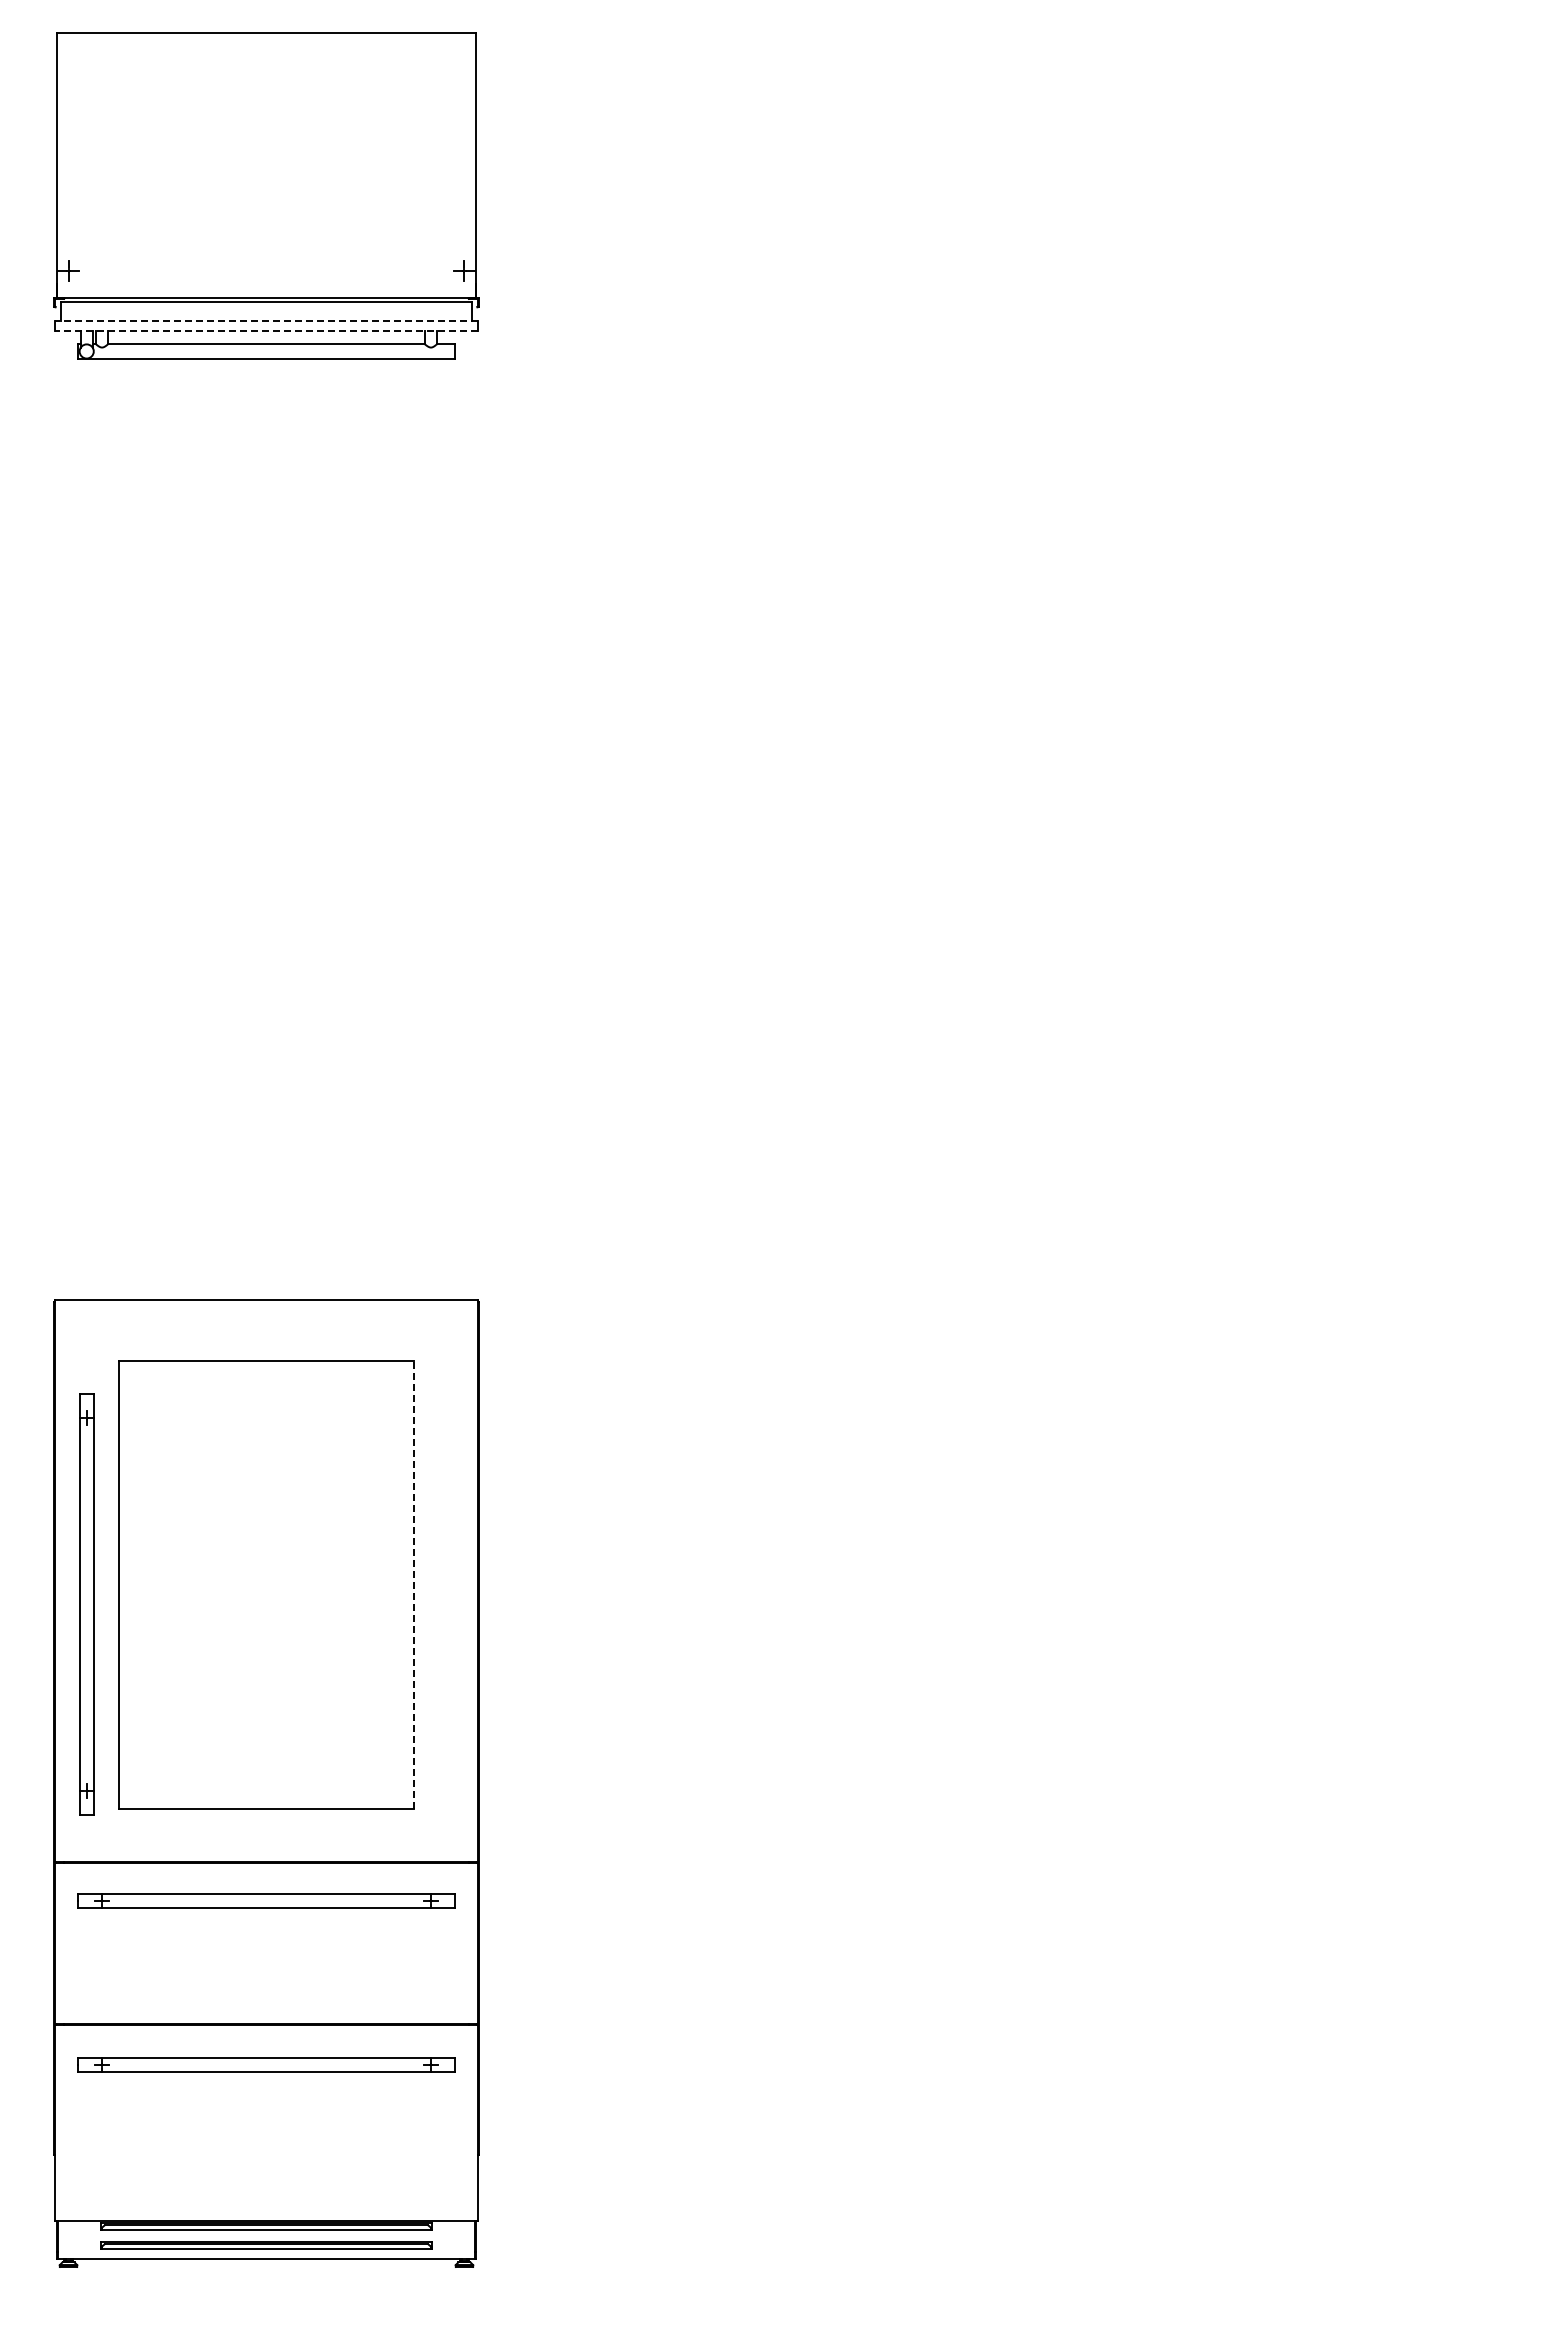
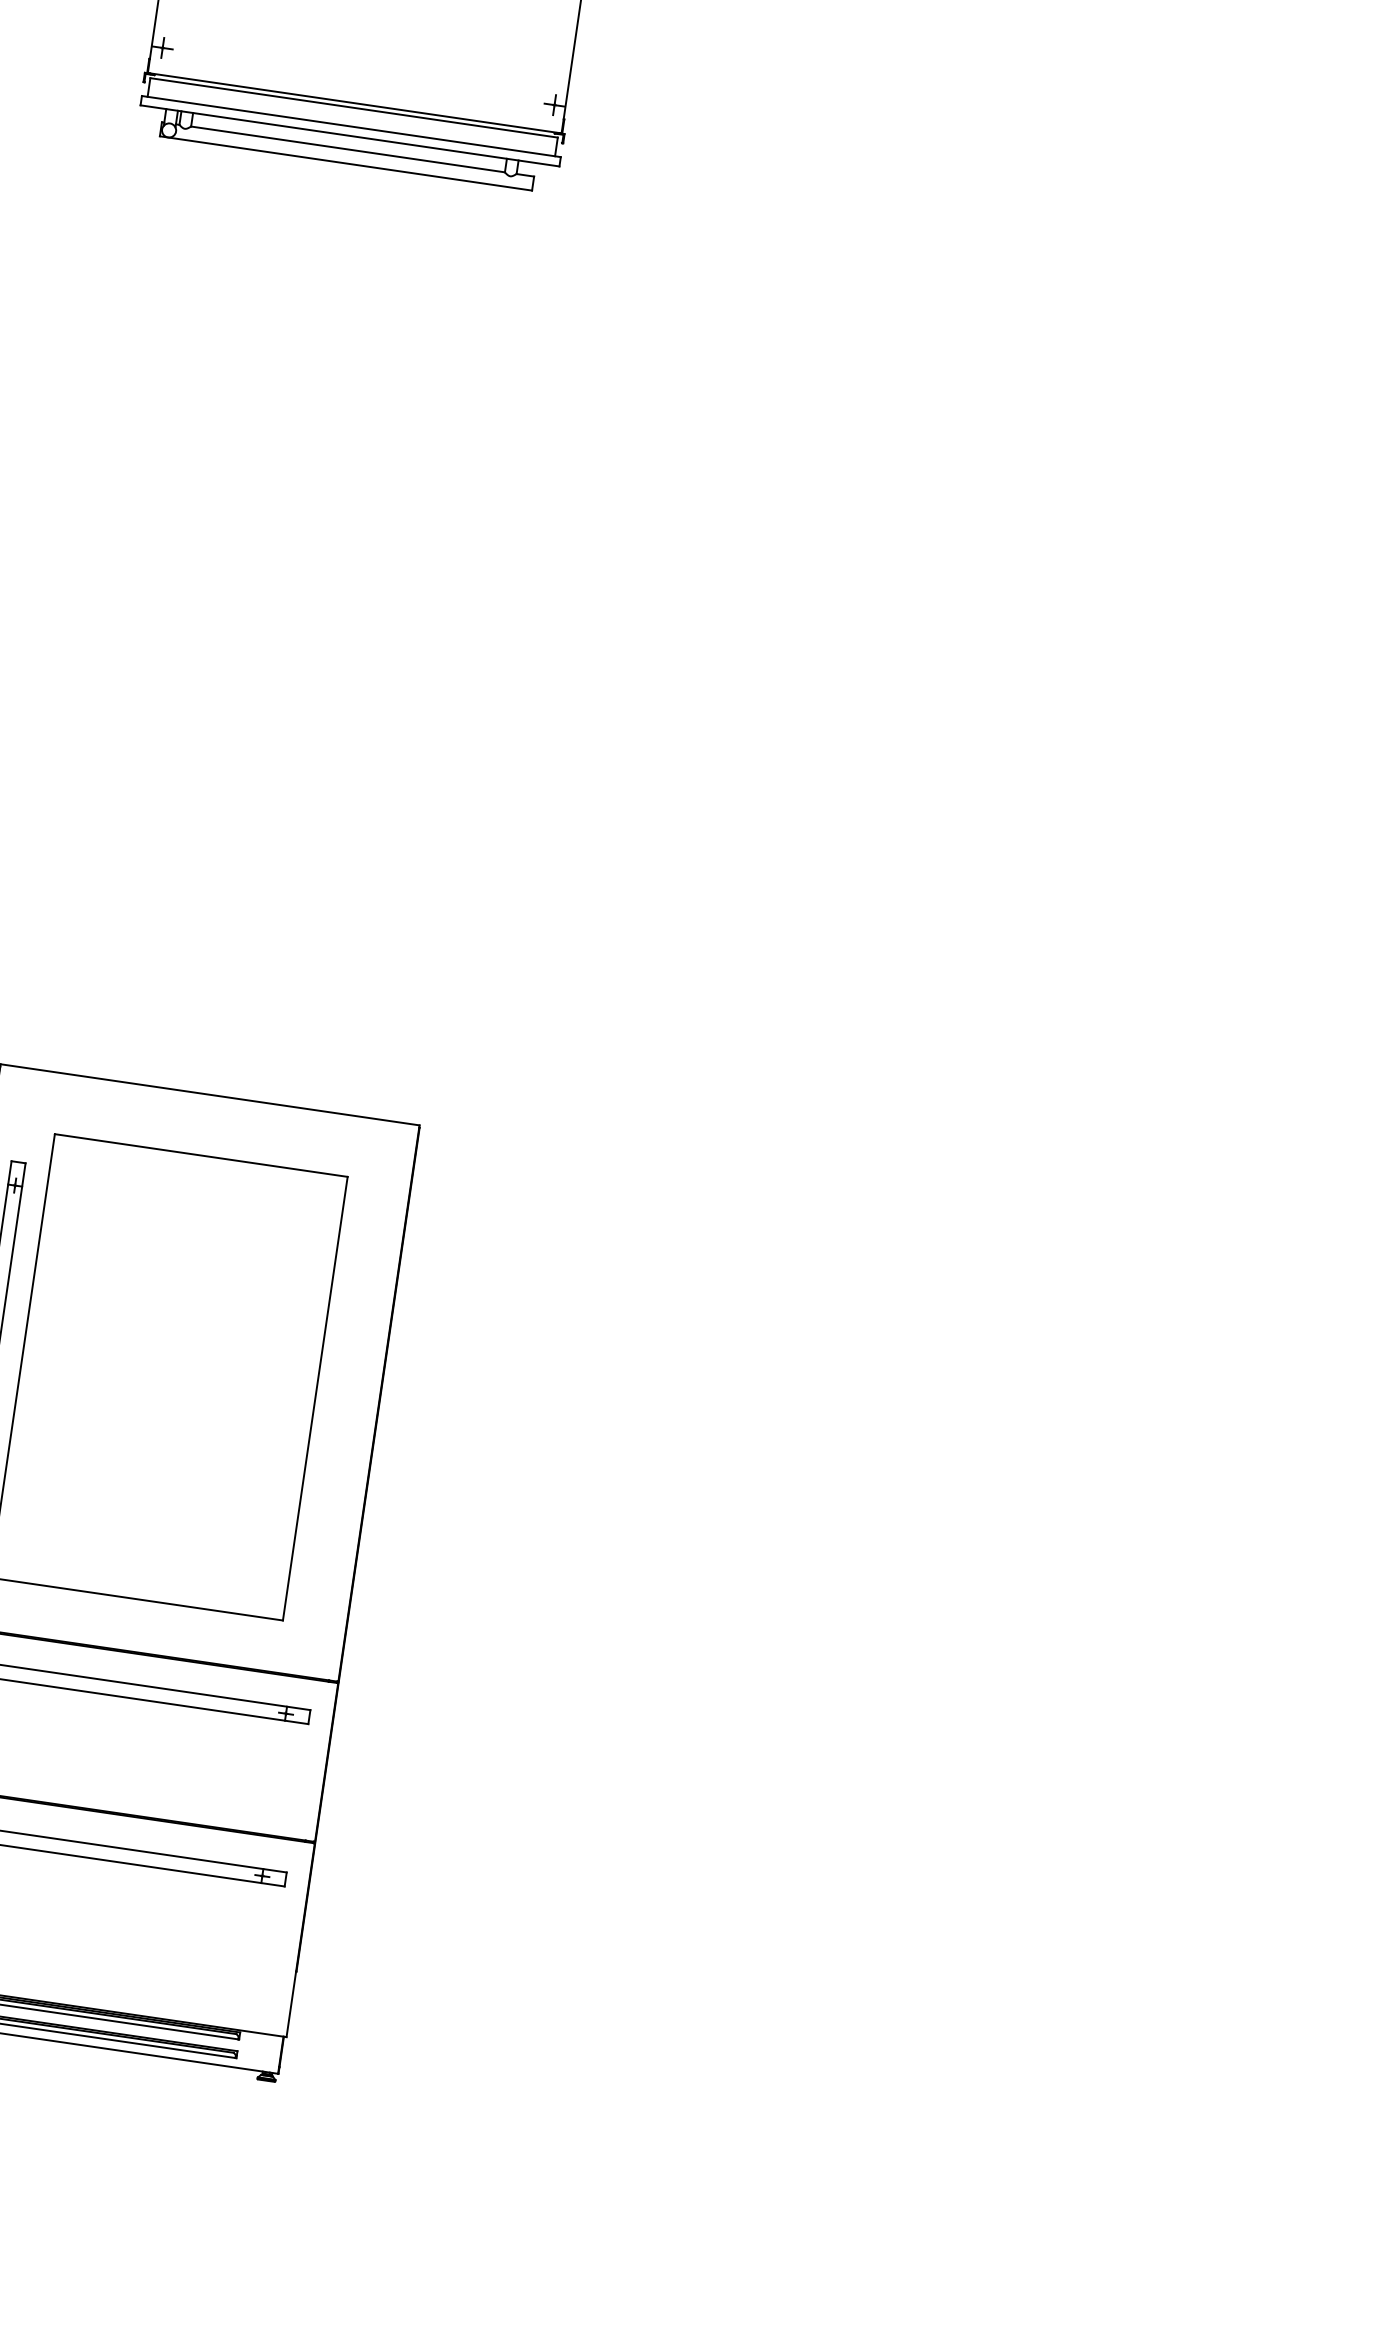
line: (266, 321) -> (351, 126), dashed -> solid
line: (266, 330) -> (350, 135), dashed -> solid
line: (414, 1584) -> (315, 1397), dashed -> solid

